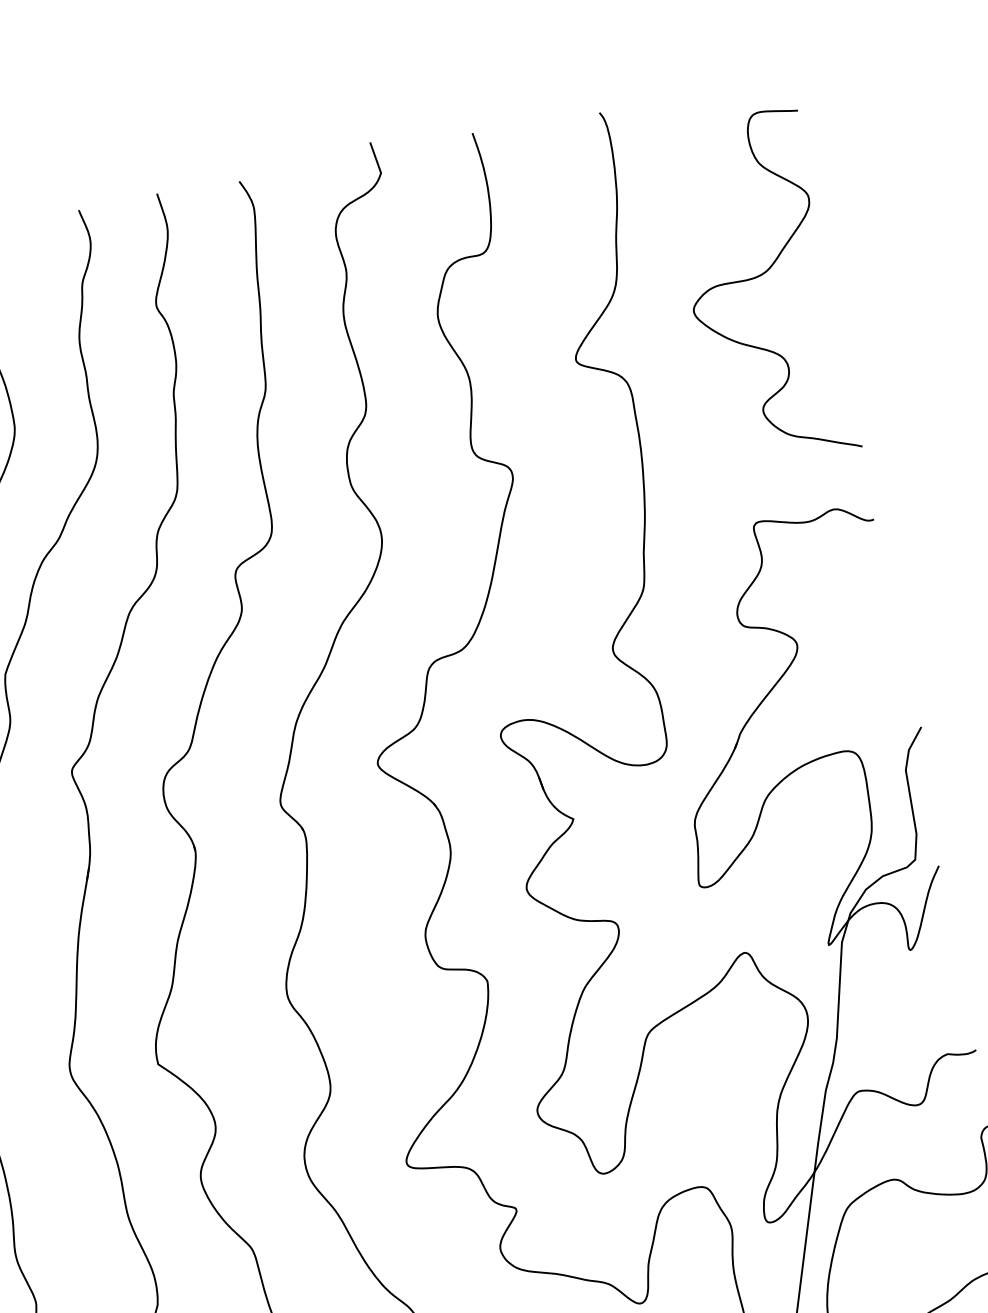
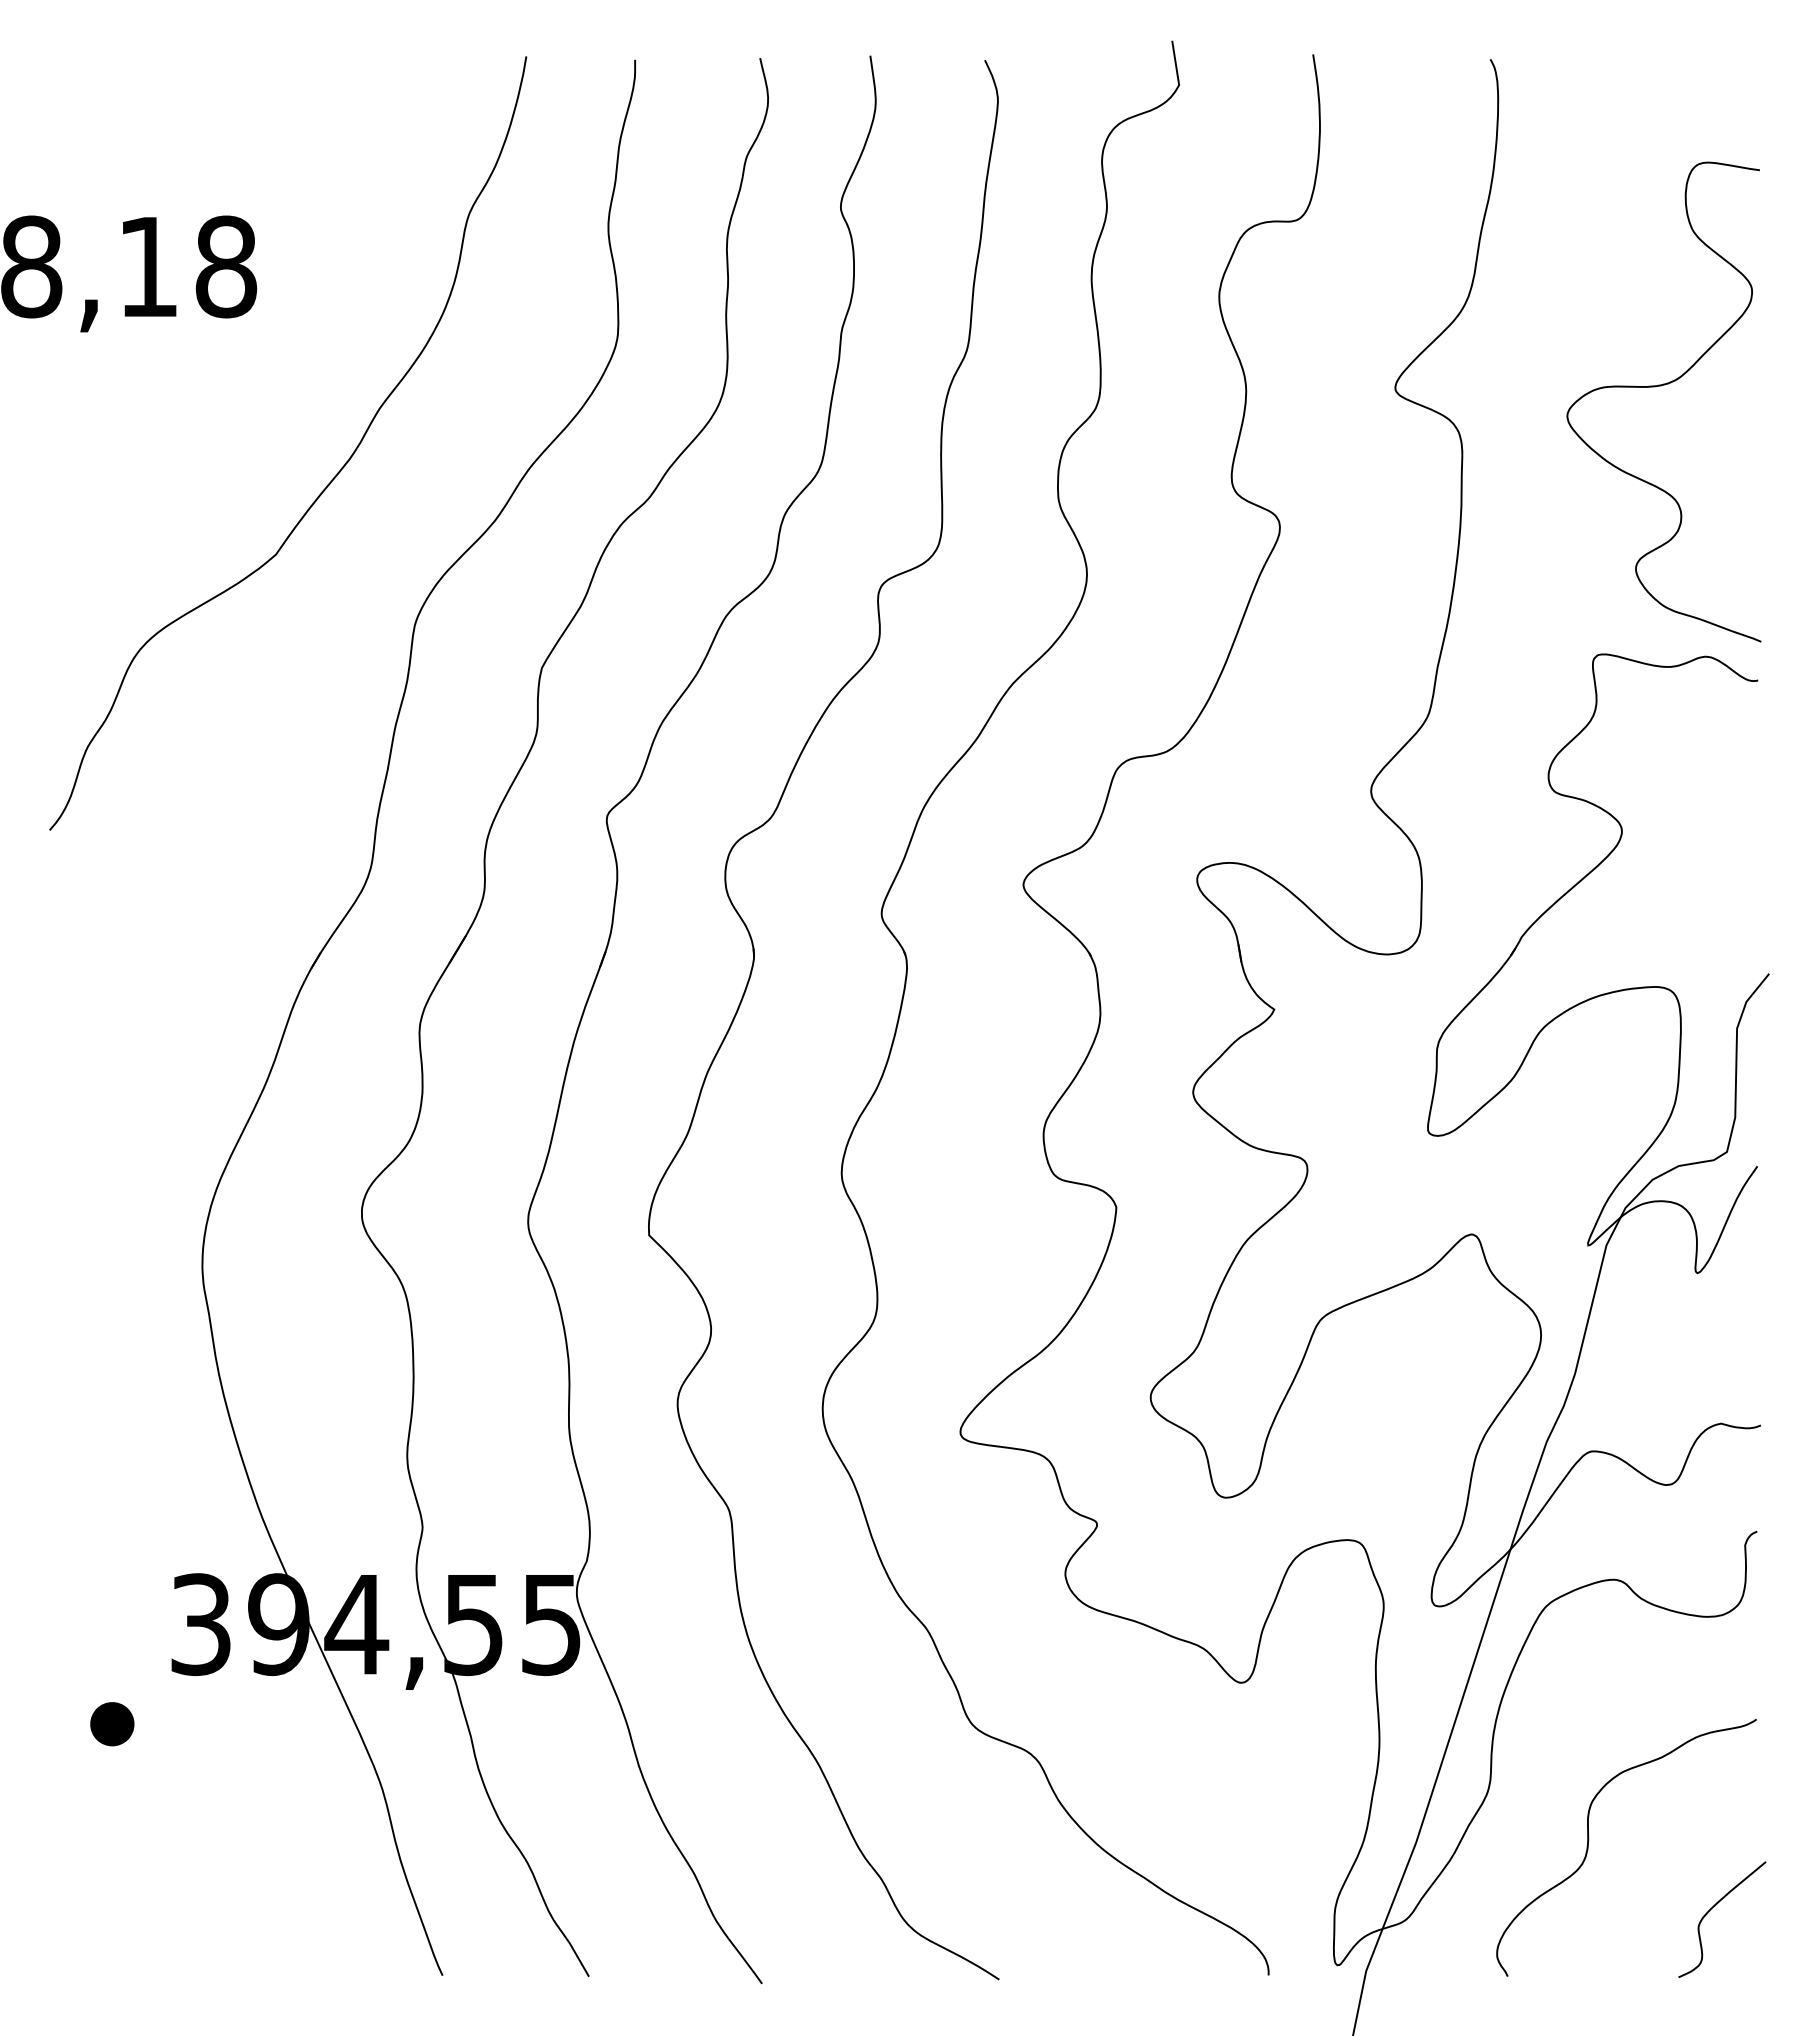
curve: (757, 278) -> (1661, 386), moved

